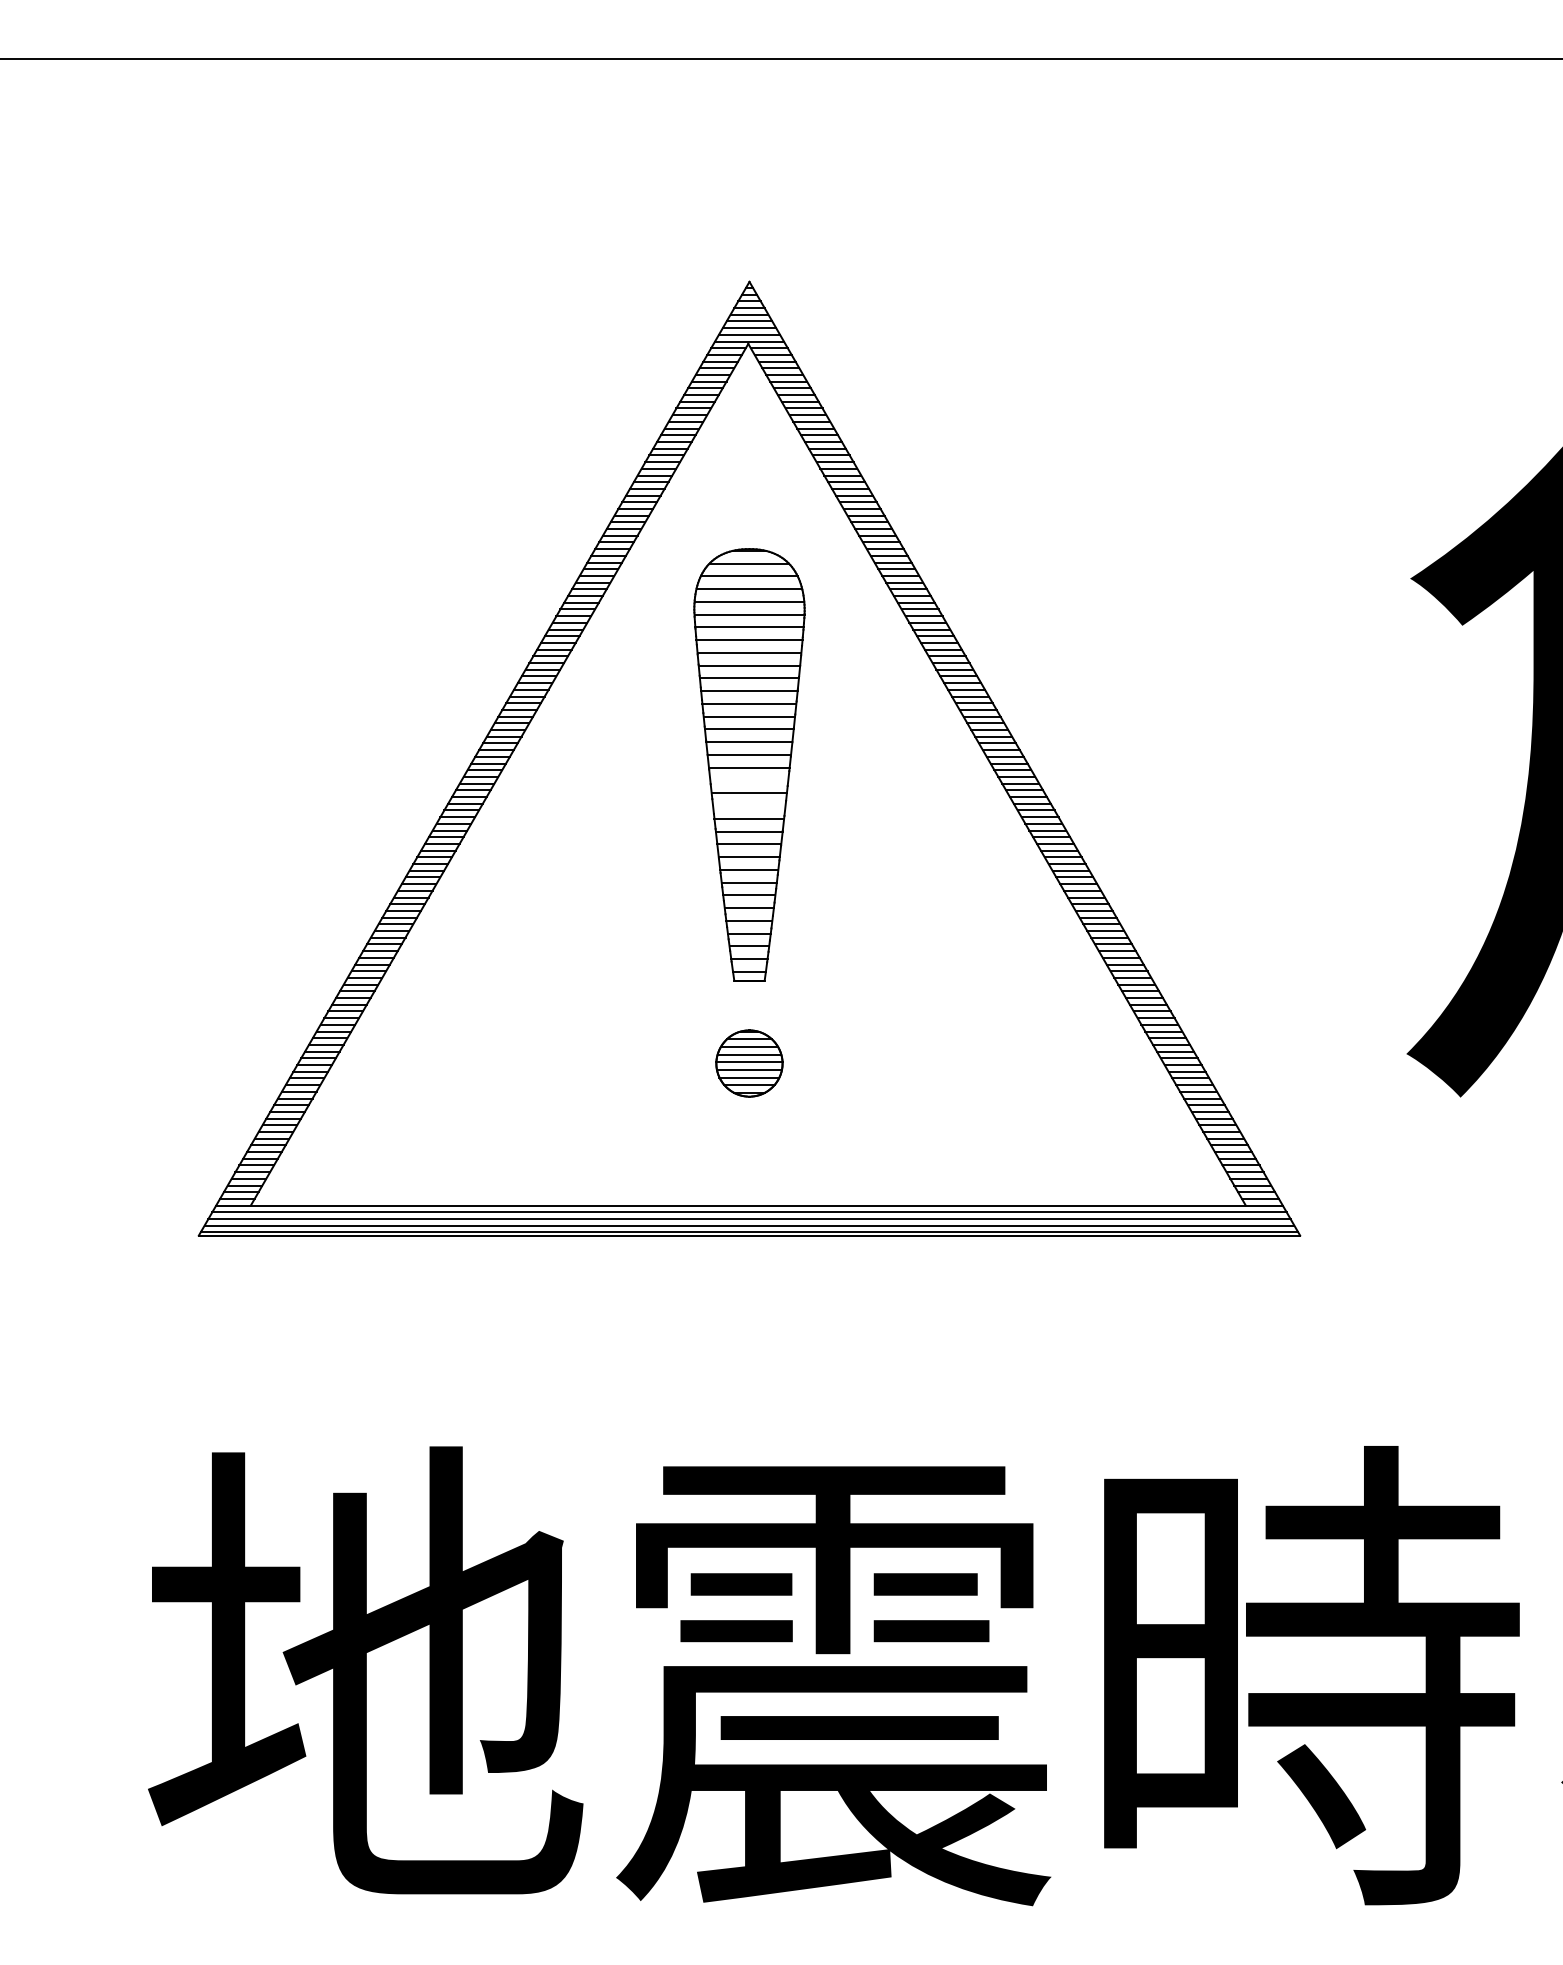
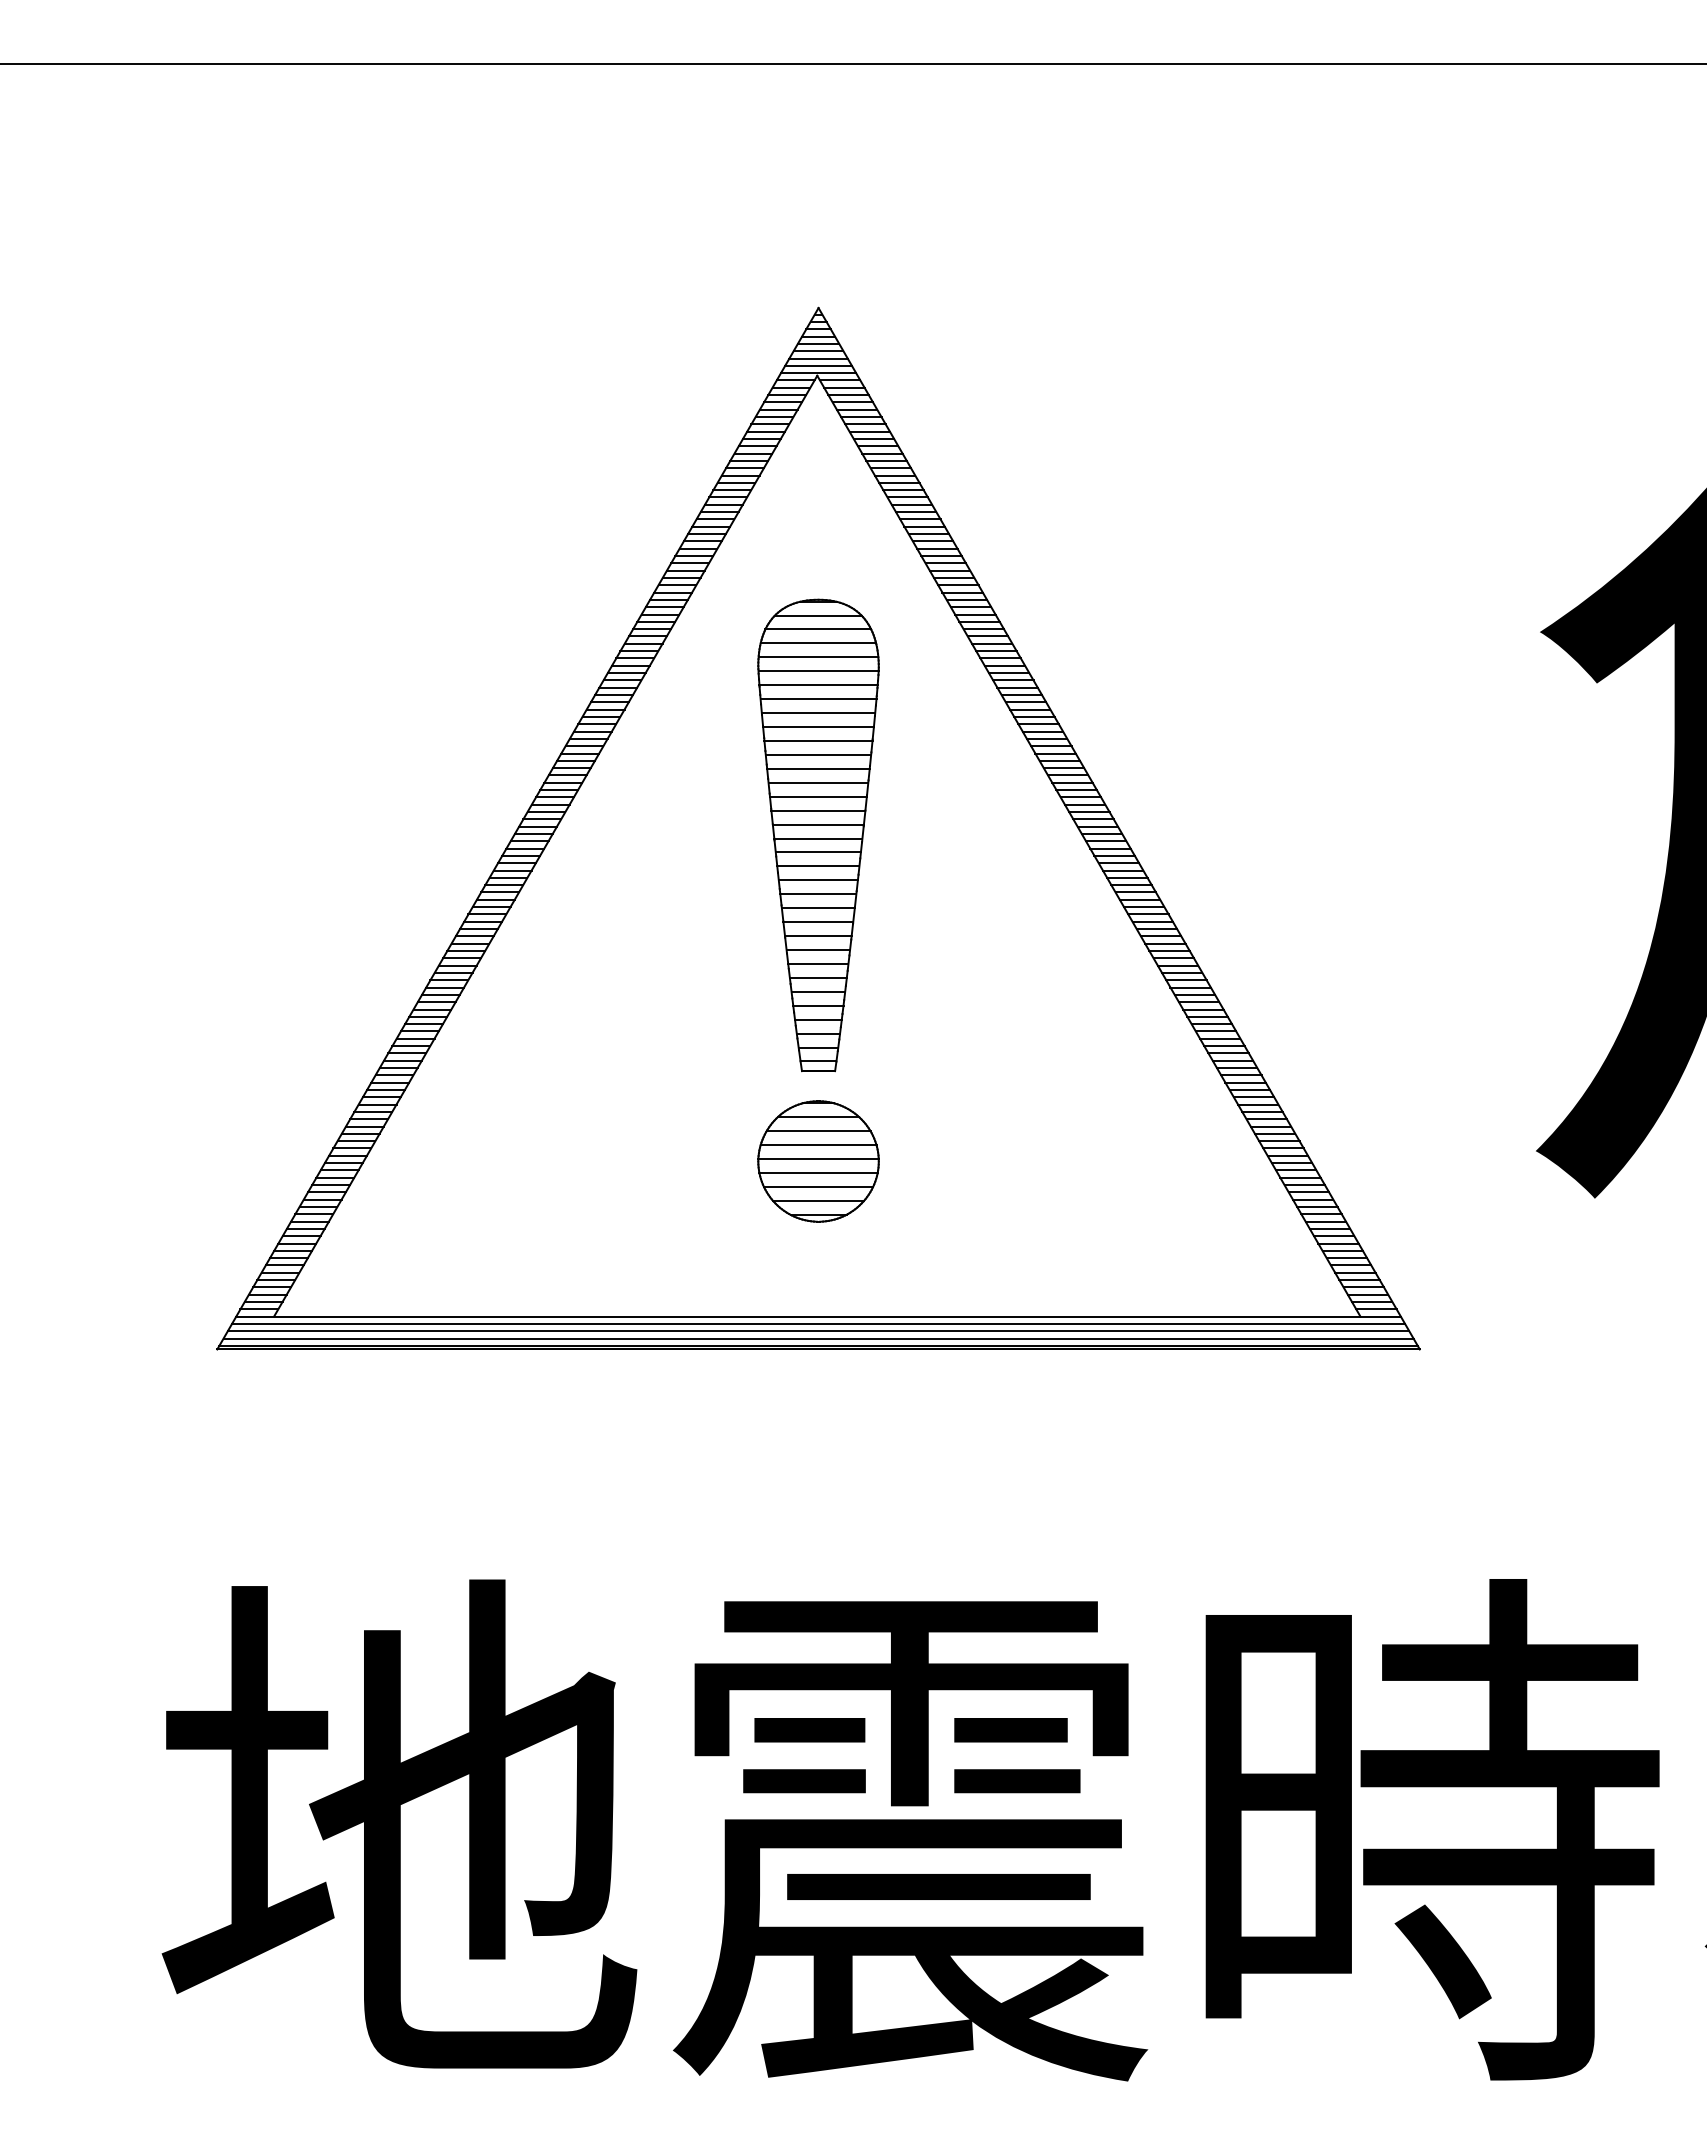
line: (748, 780) -> (817, 852), added
line: (748, 806) -> (817, 880), added
part: (749, 1063) -> (818, 1161), size x1.67

